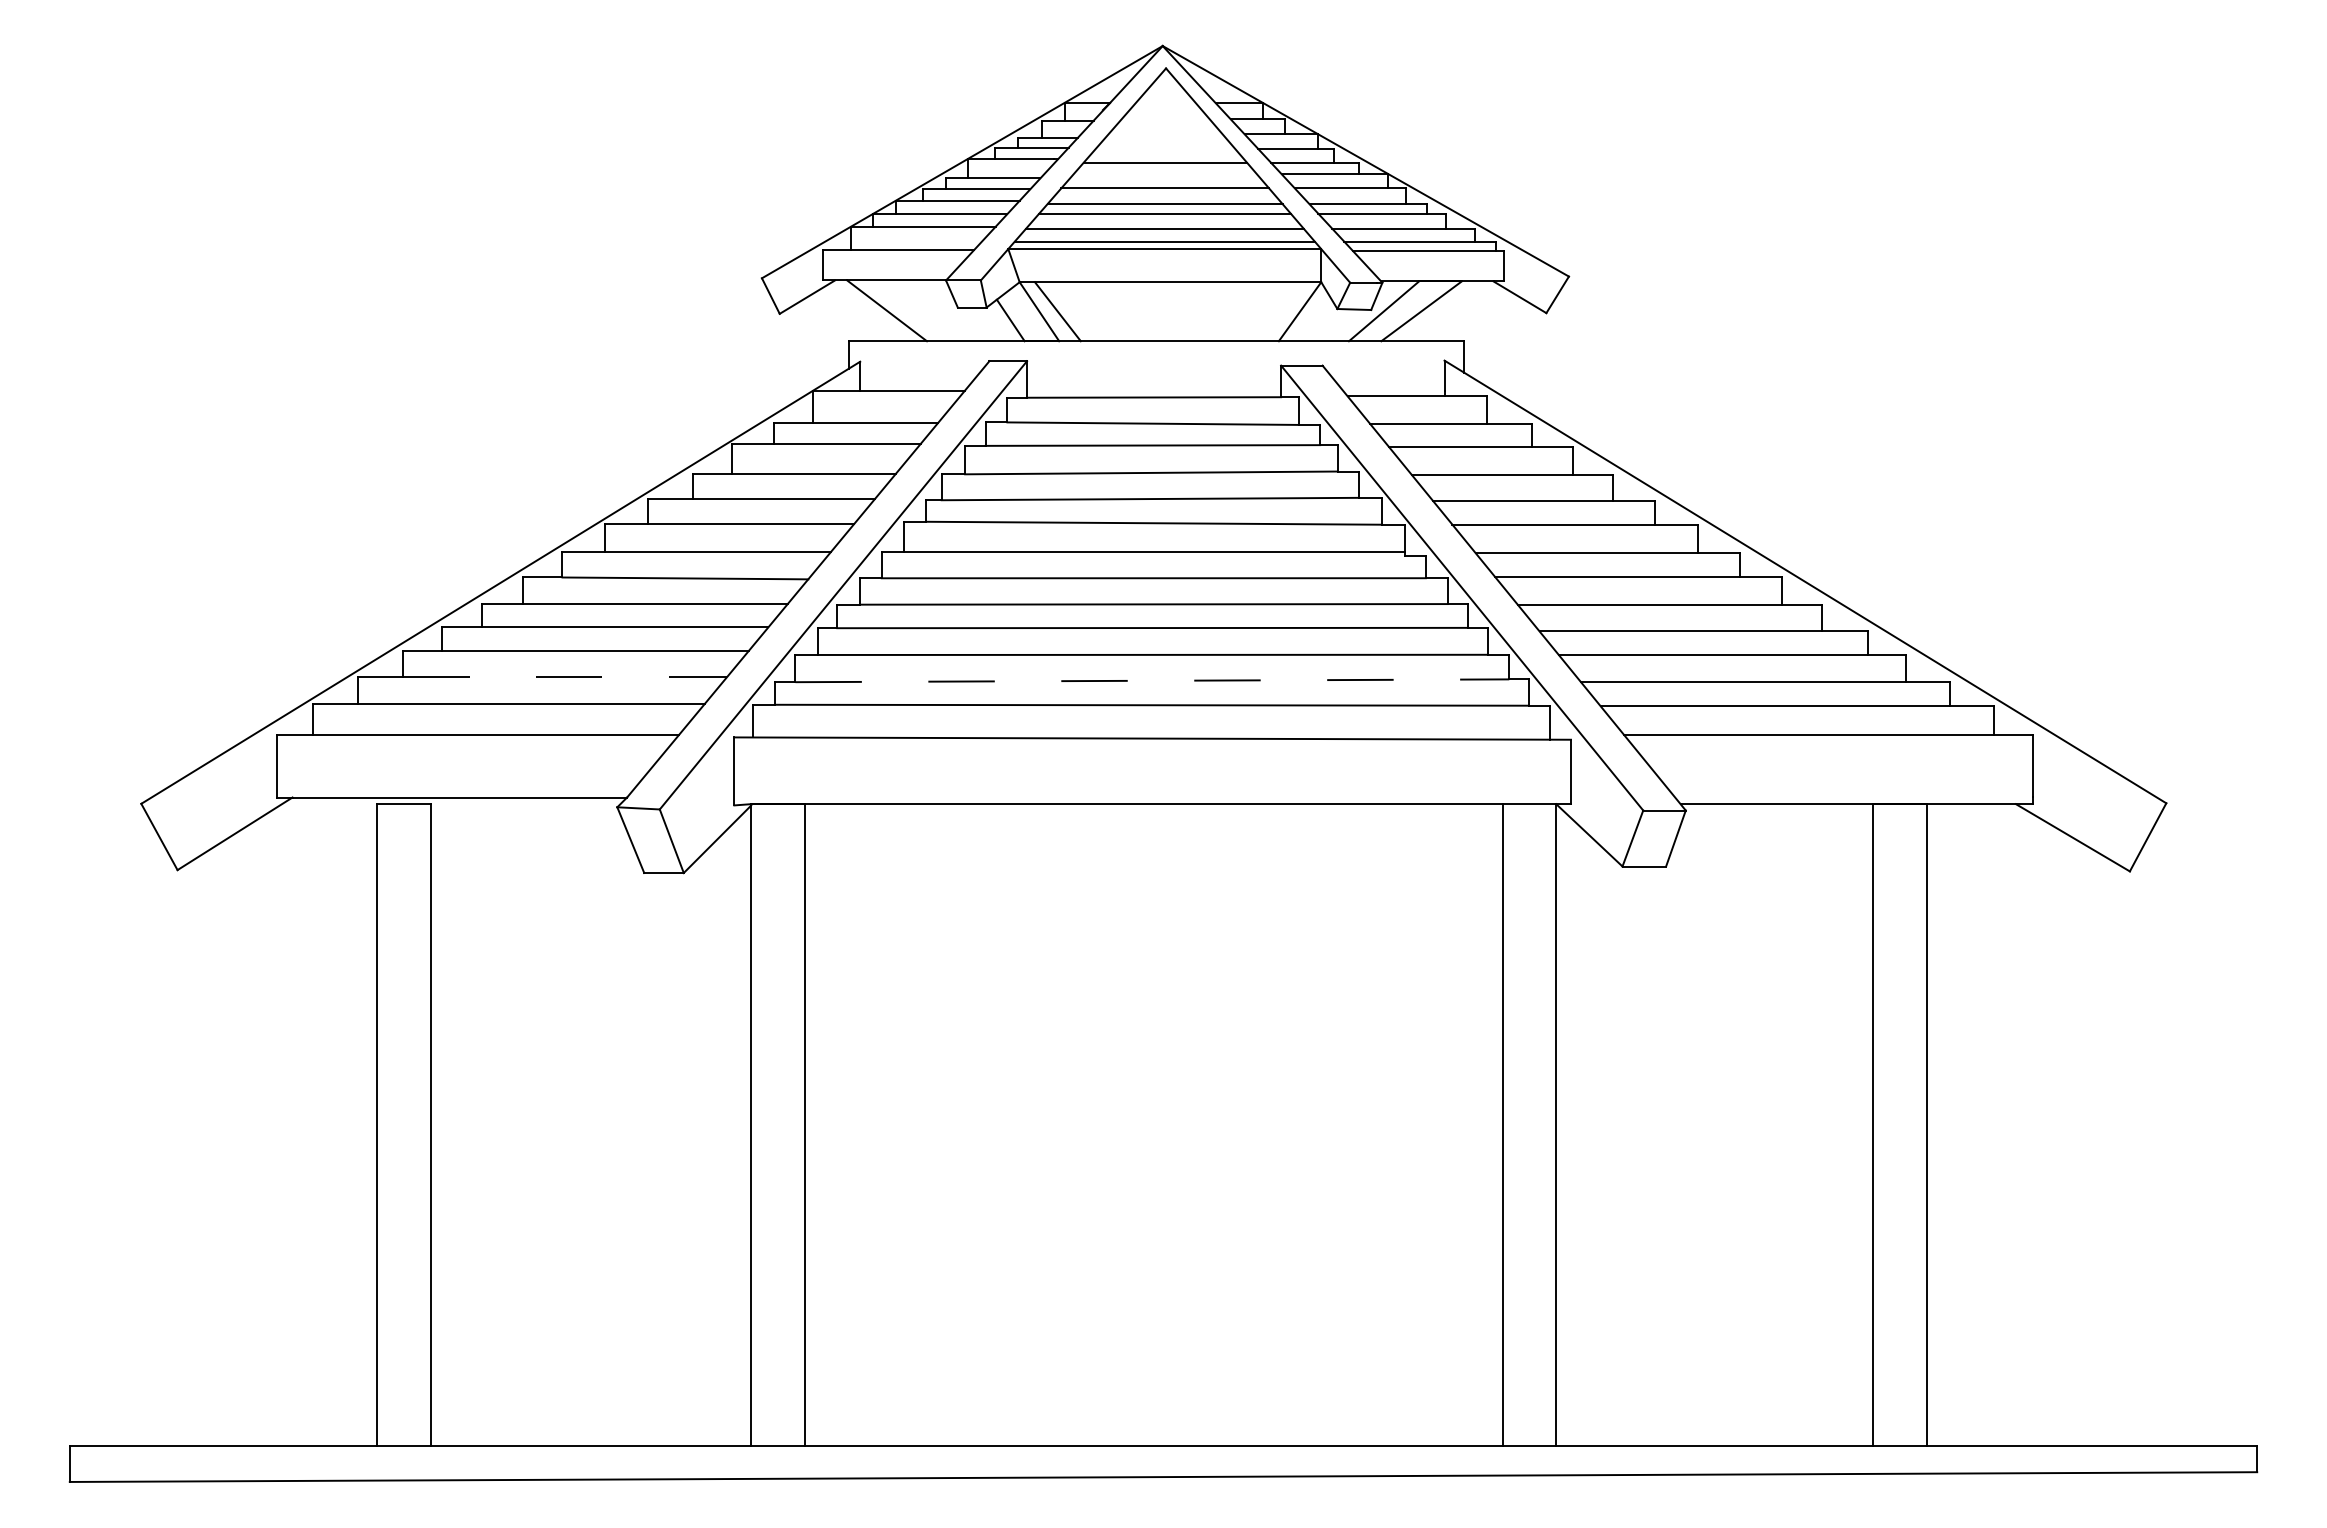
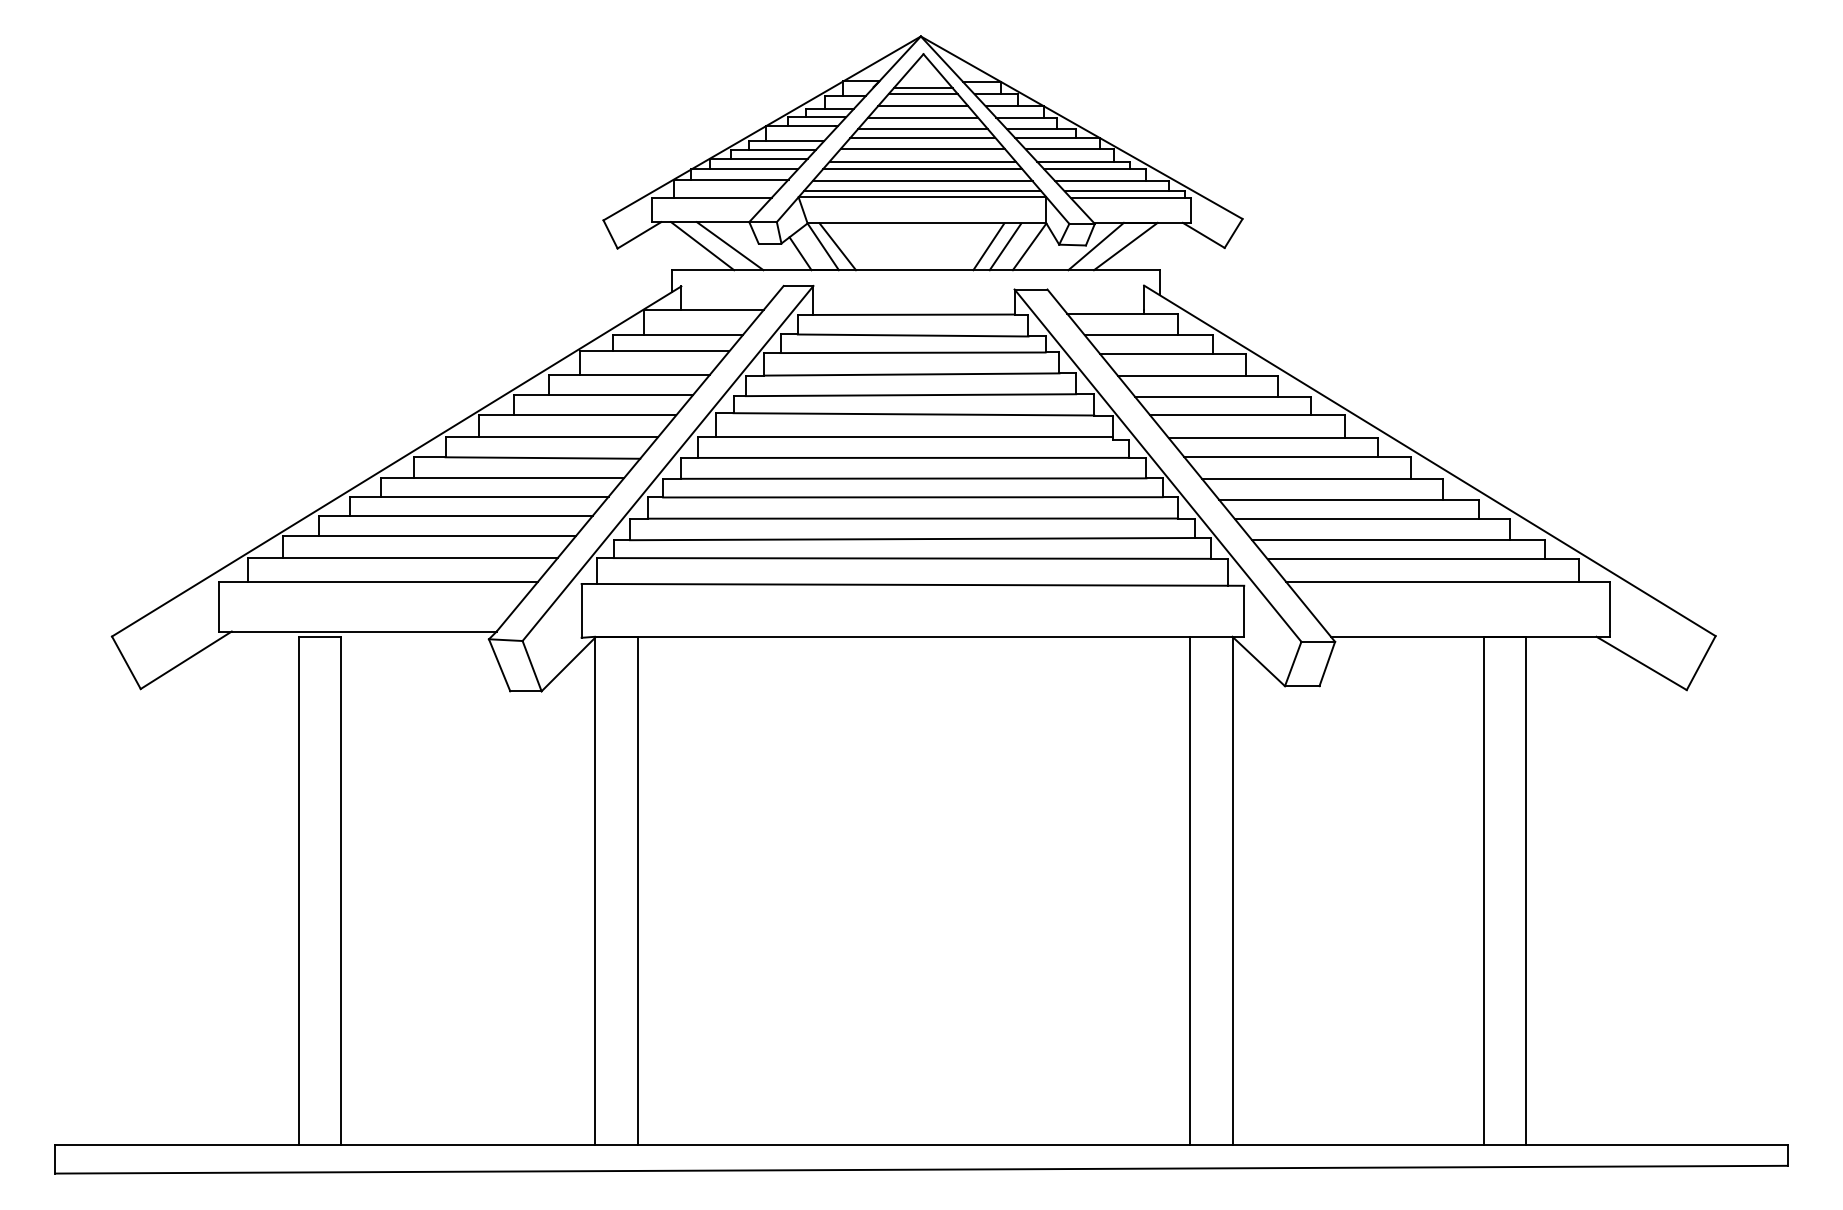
line: (1165, 111) -> (923, 88), added
line: (1165, 119) -> (923, 94), added
line: (1165, 134) -> (923, 106), added
line: (1164, 148) -> (922, 117), added
line: (1164, 174) -> (922, 138), added
line: (921, 310) -> (729, 245), added
line: (1248, 311) -> (988, 246), added
line: (1269, 311) -> (1005, 246), added
line: (565, 676) -> (447, 535), dashed -> solid
line: (1152, 680) -> (912, 538), dashed -> solid

